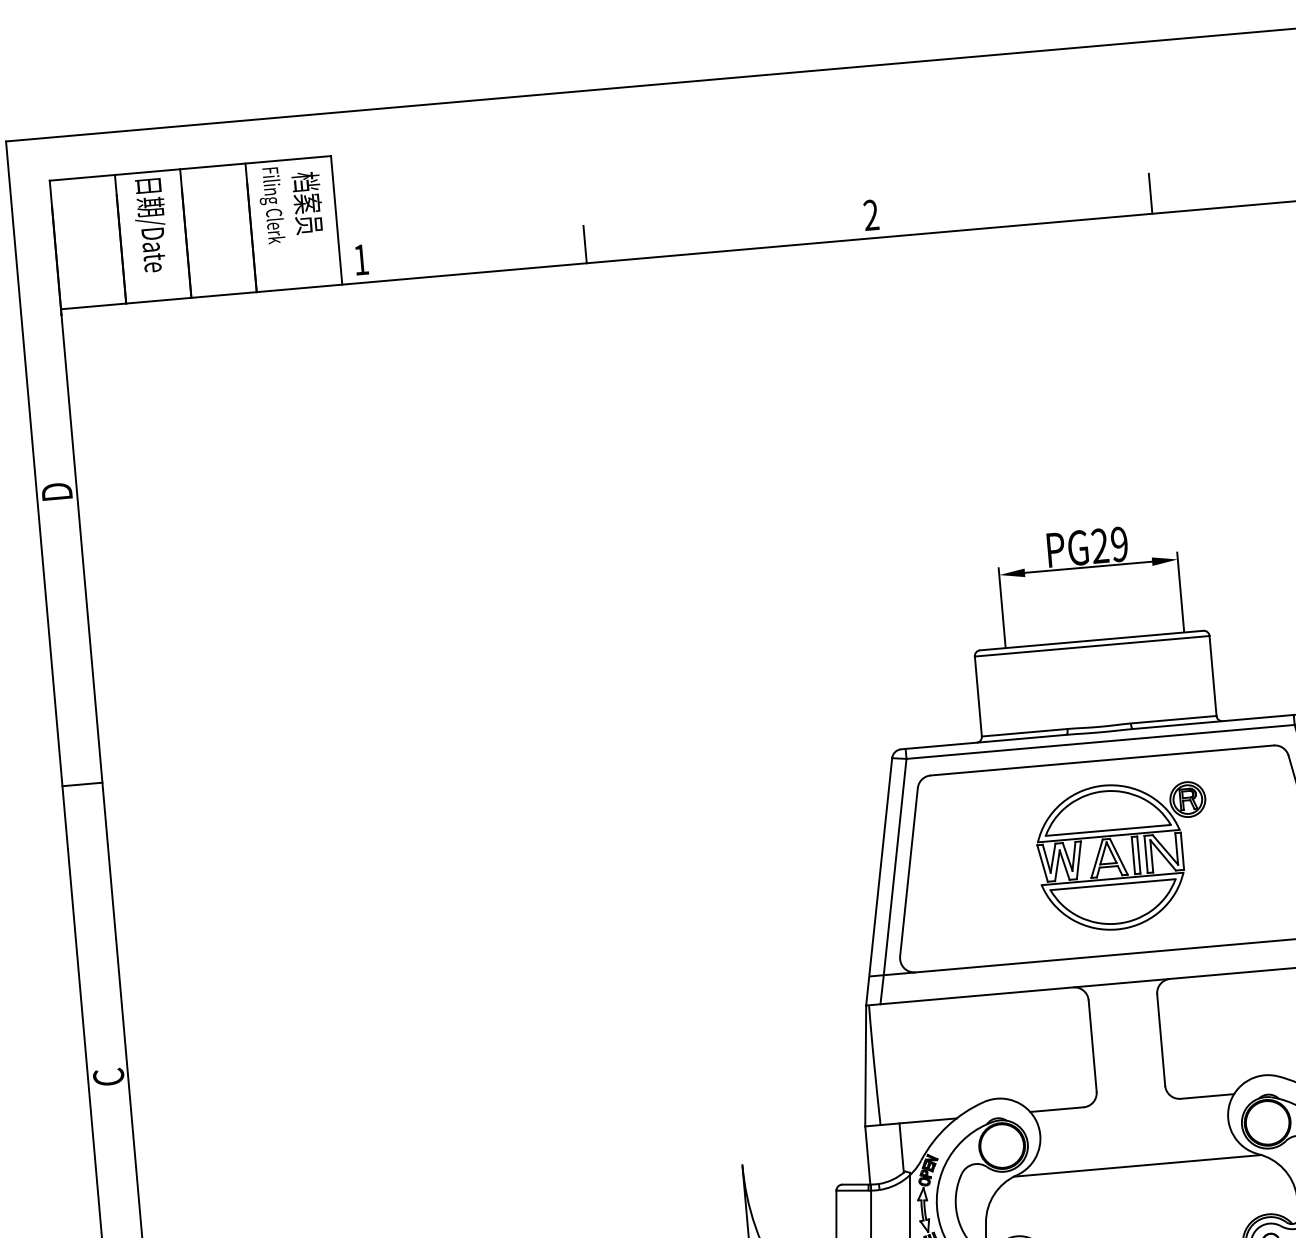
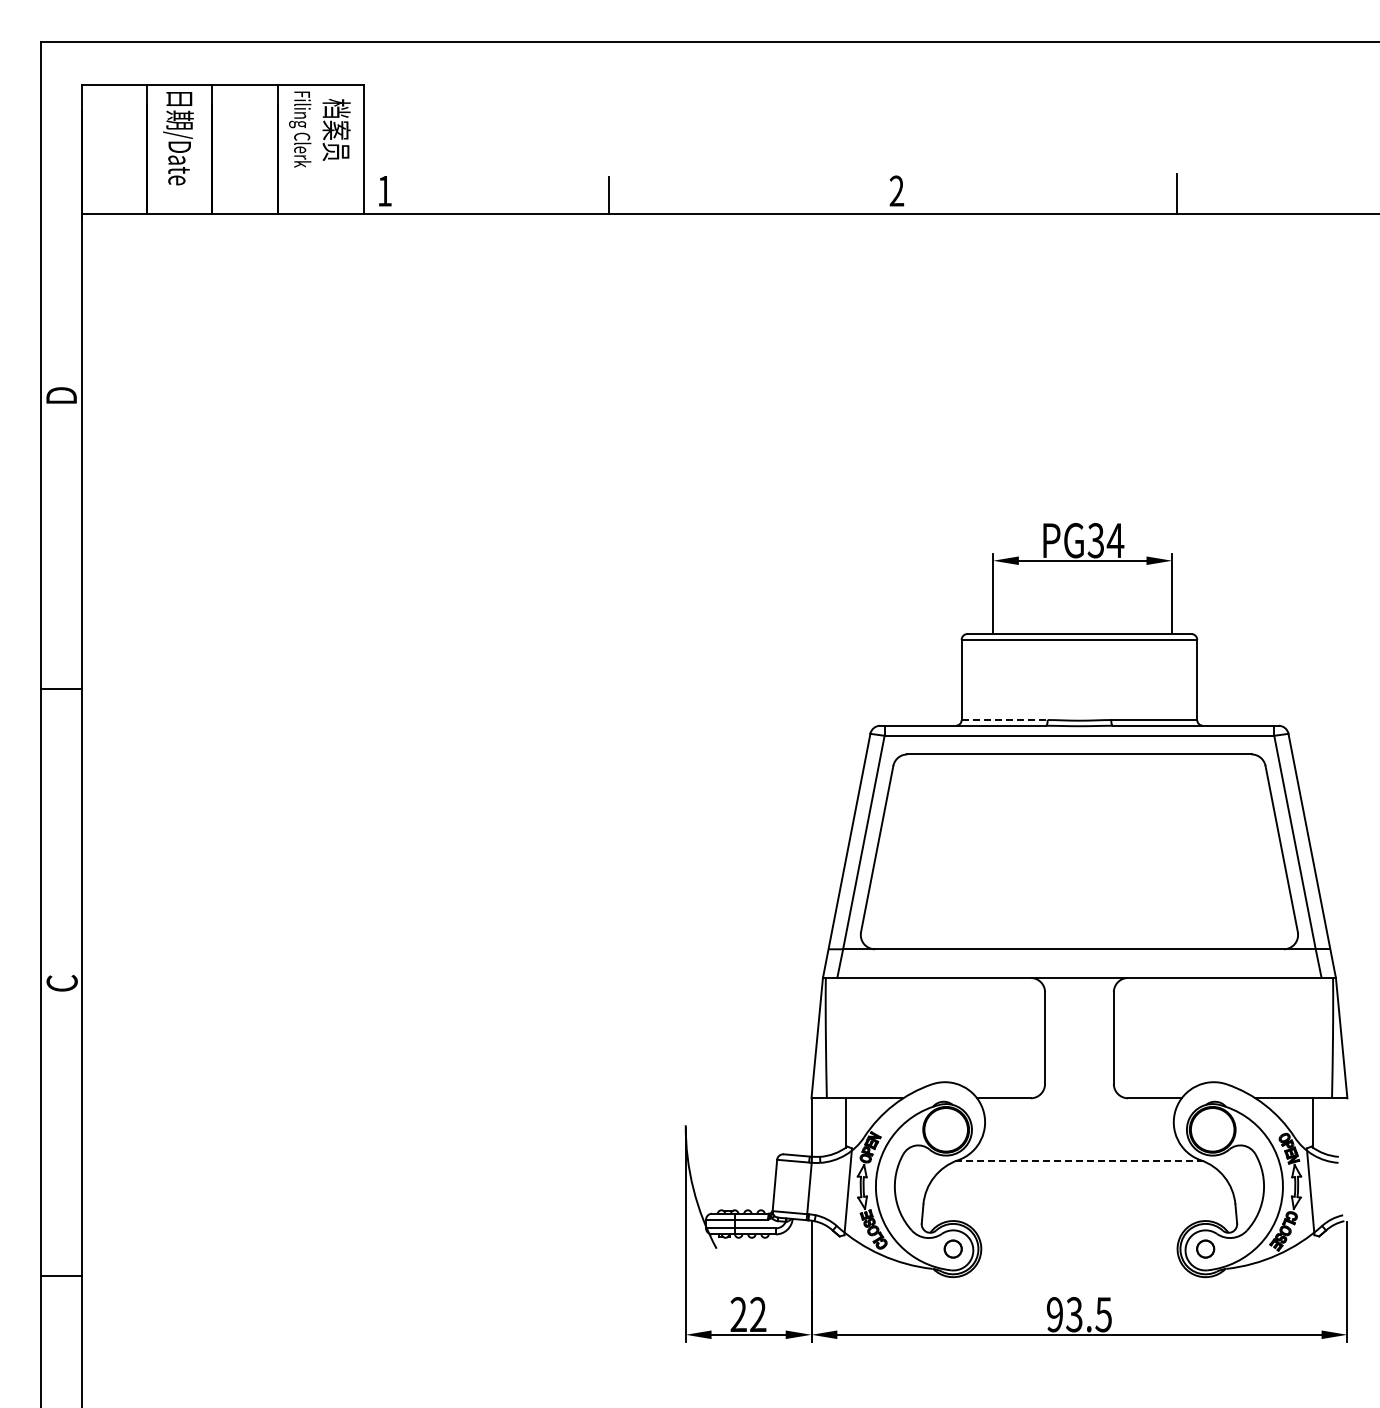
text: (1109, 545) -> (1105, 540), PG29 -> PG34
line: (1024, 733) -> (1004, 720), solid -> dashed
part: (1123, 856) -> (1092, 851), removed
line: (1136, 1166) -> (1078, 1161), solid -> dashed

